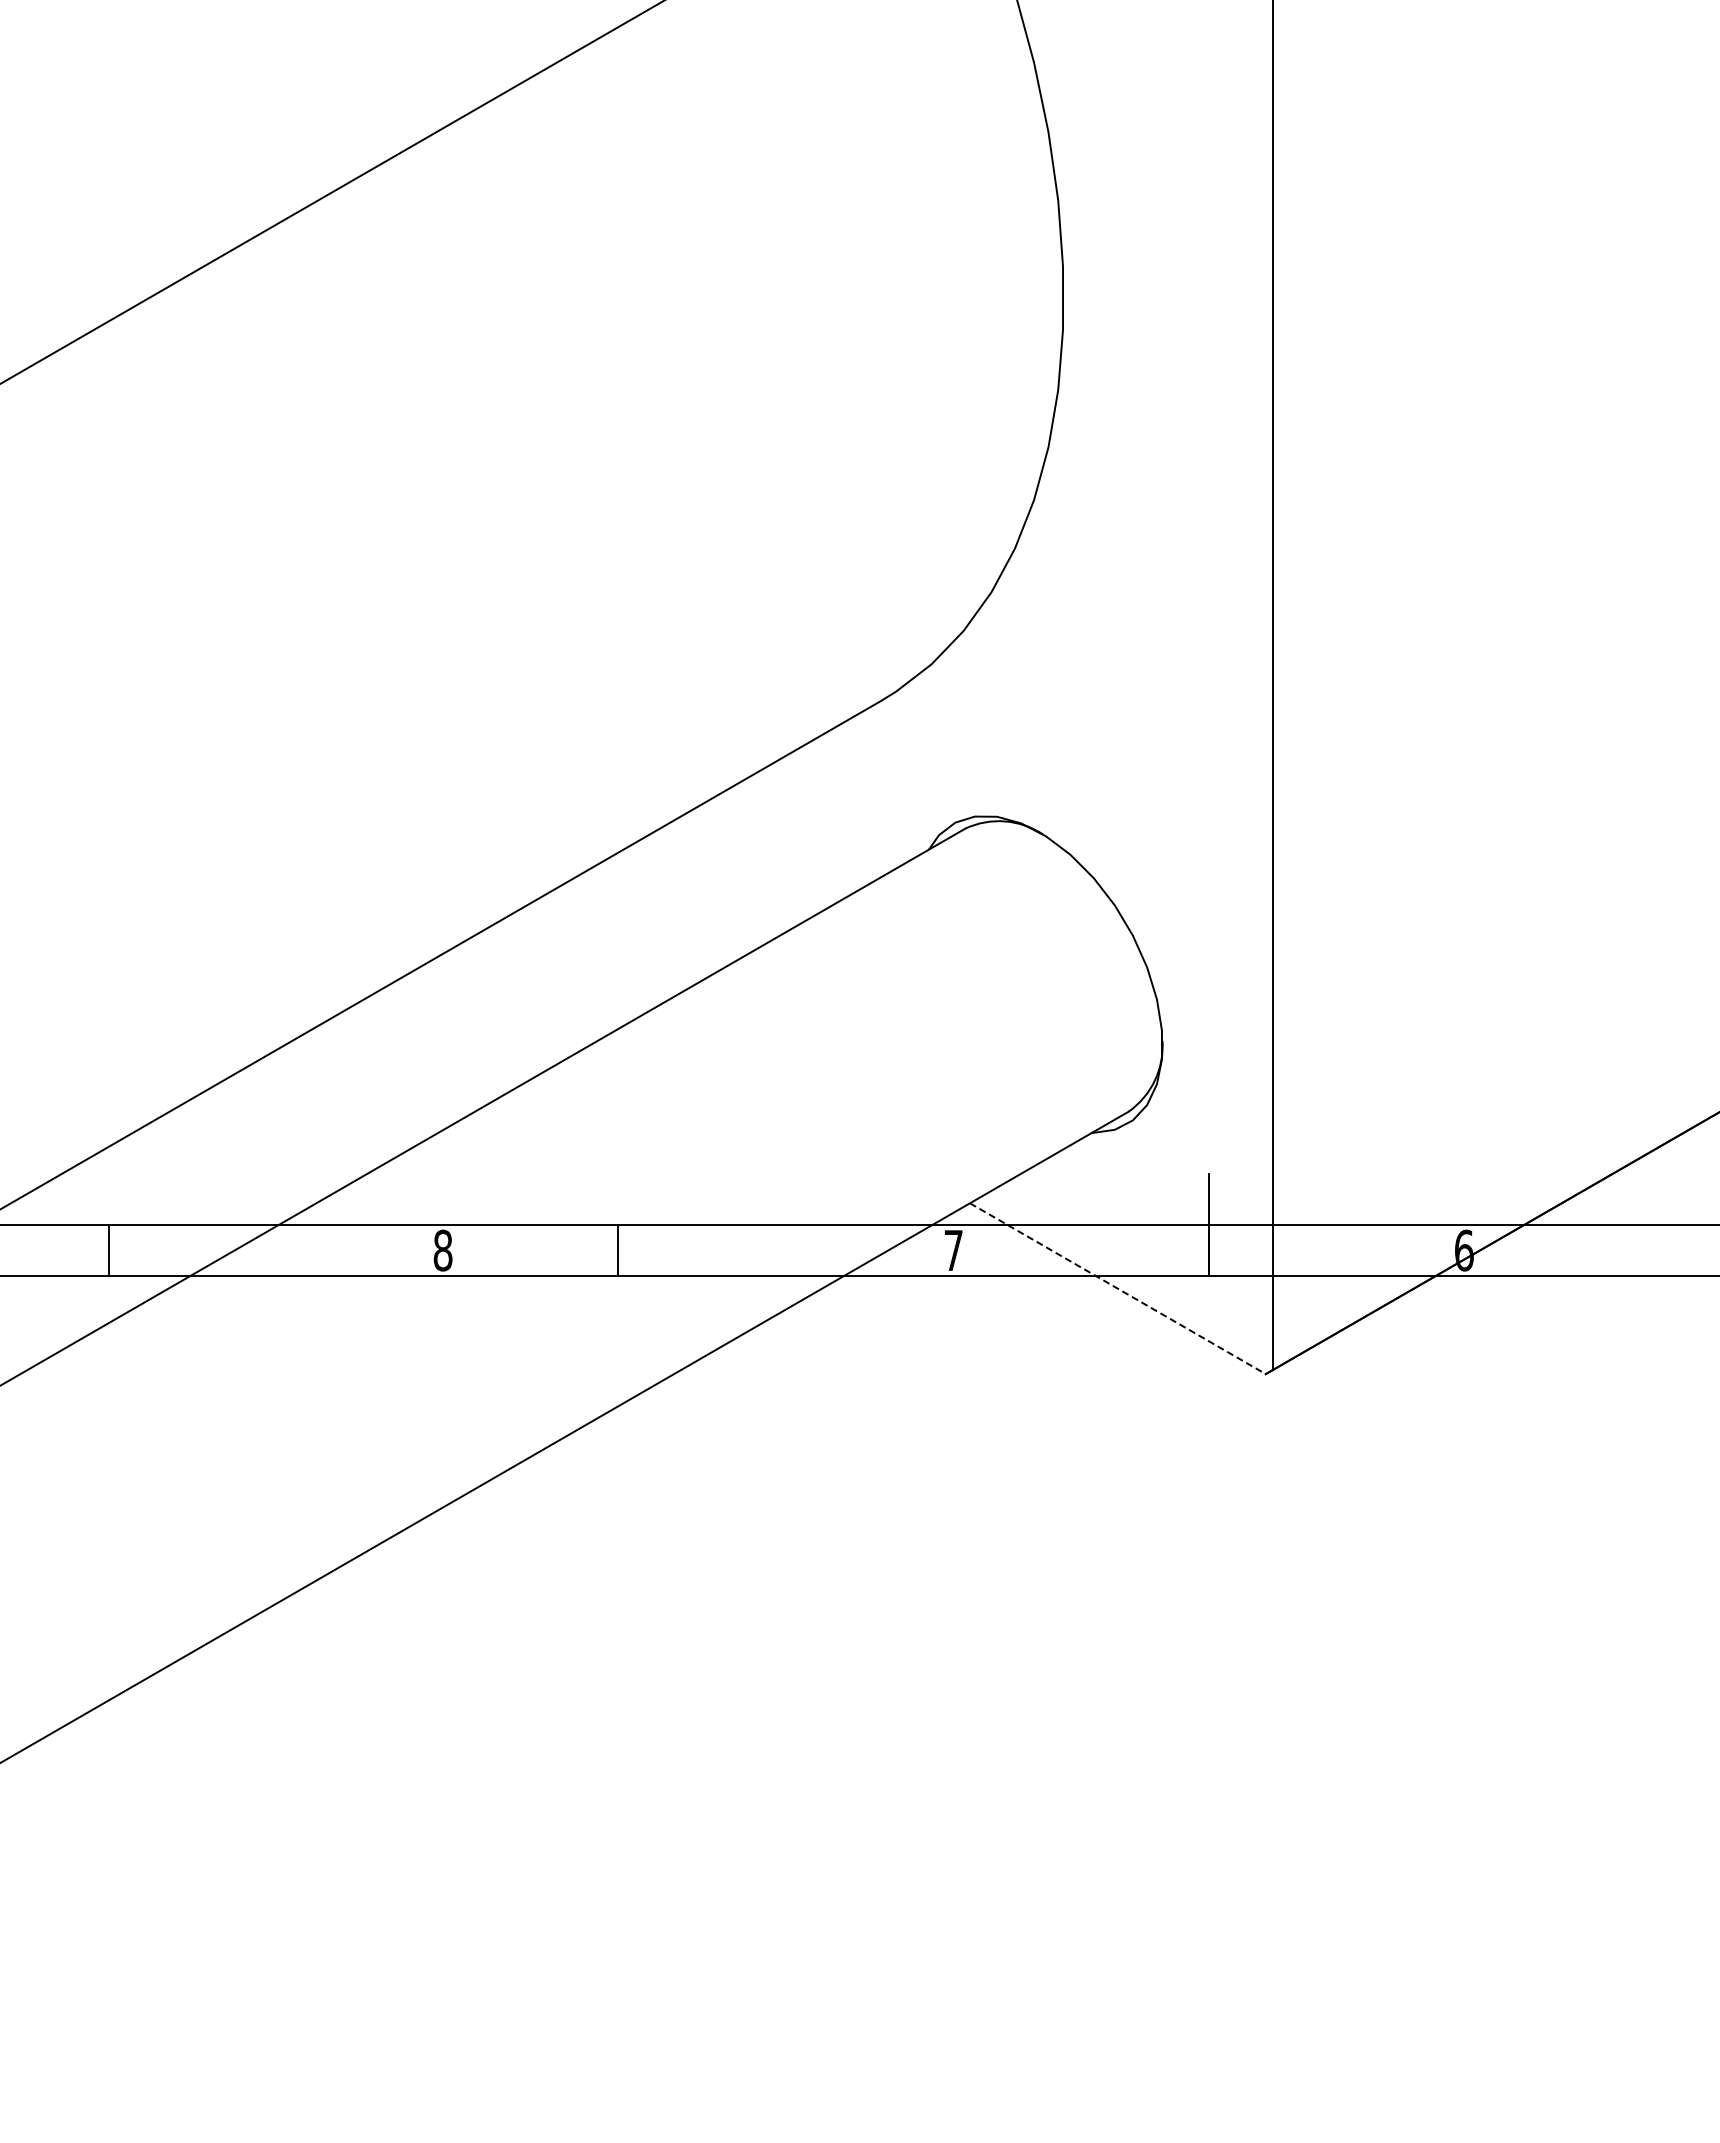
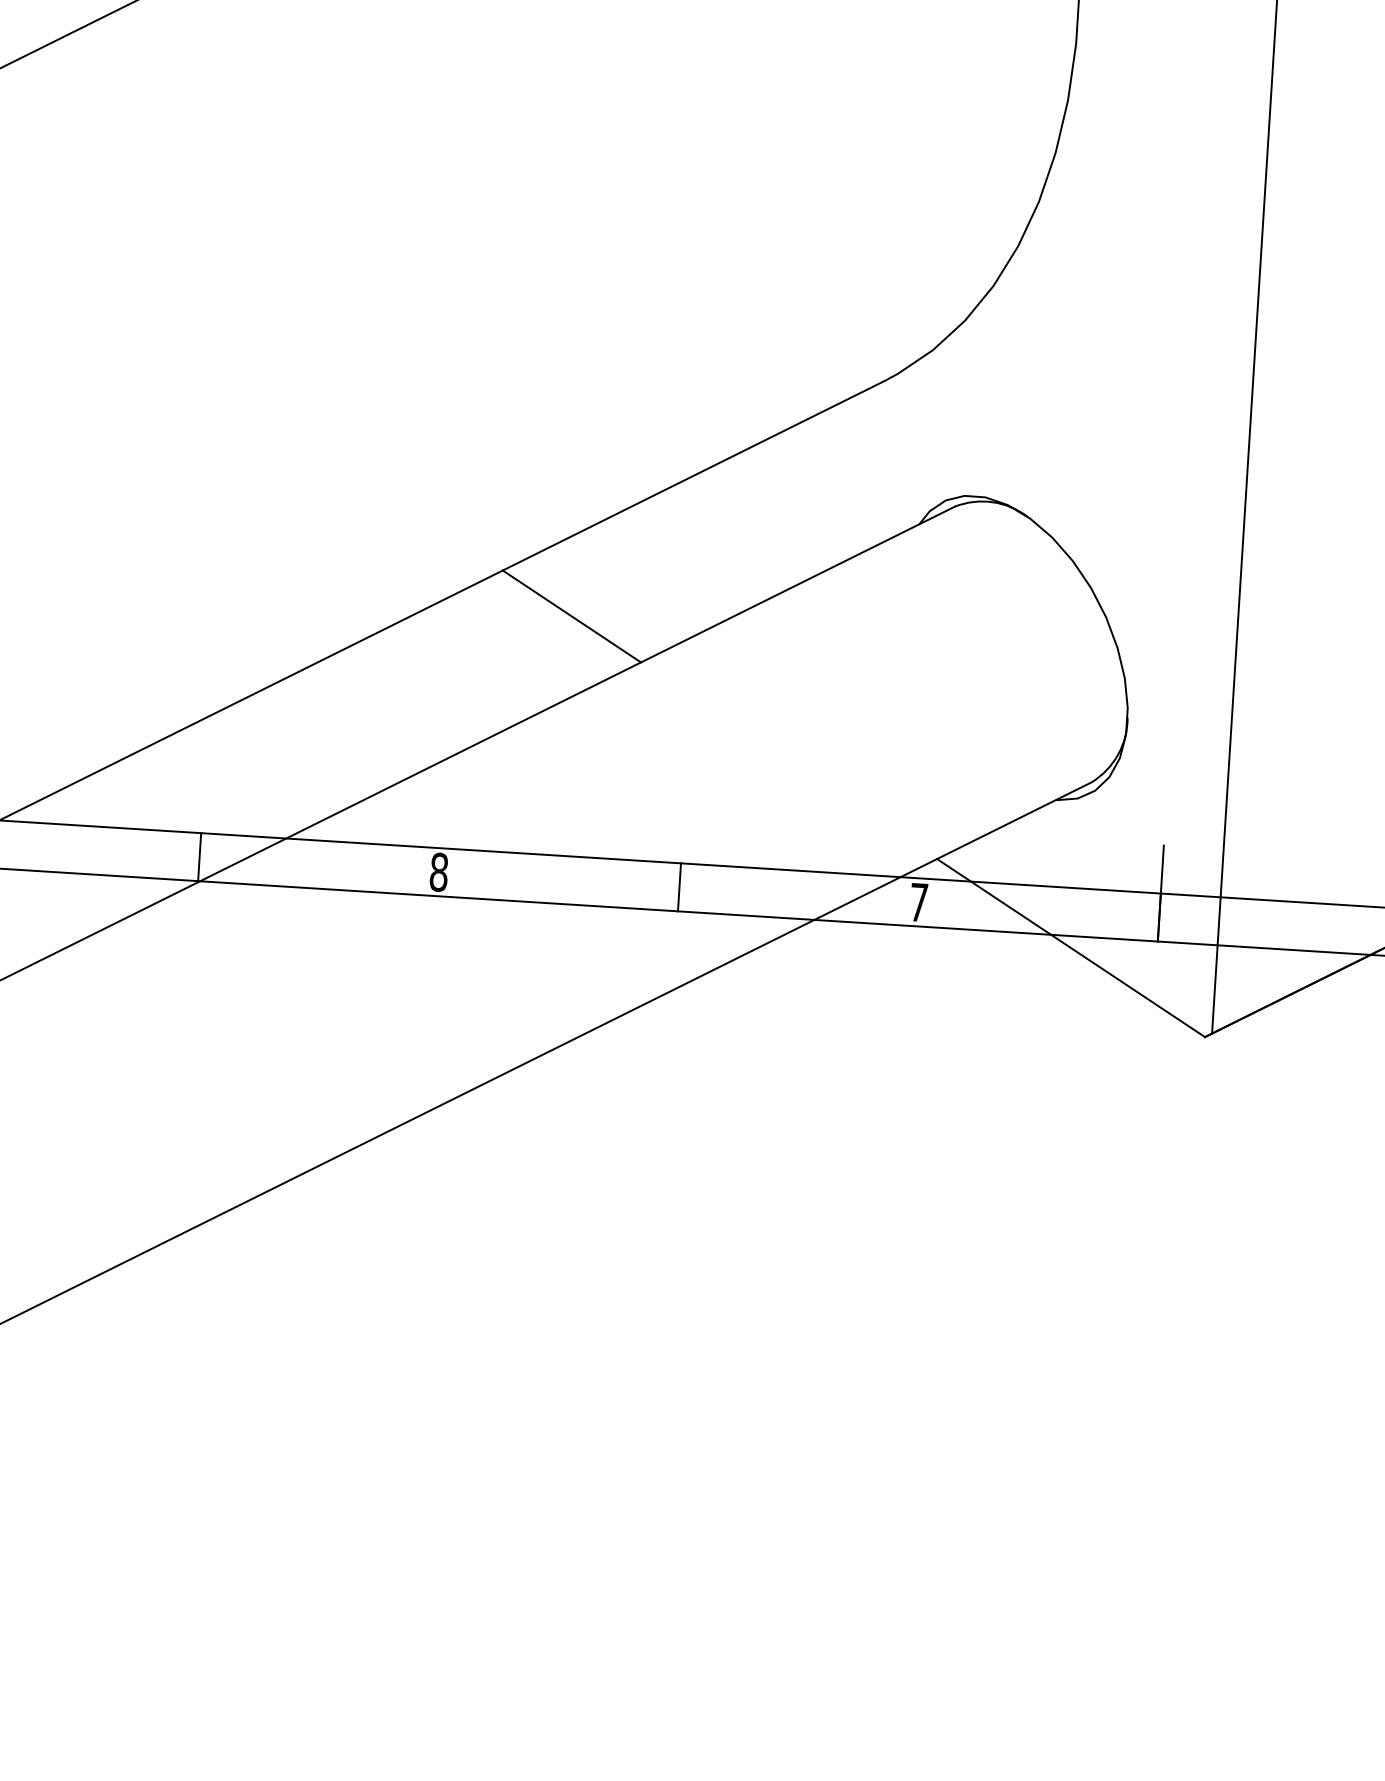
line: (566, 970) -> (571, 616), added
line: (109, 1249) -> (199, 856), moved
line: (617, 1249) -> (679, 886), moved
line: (1117, 1288) -> (1070, 947), dashed -> solid

